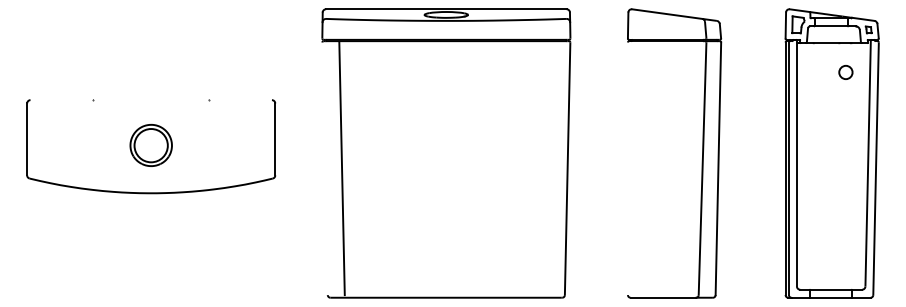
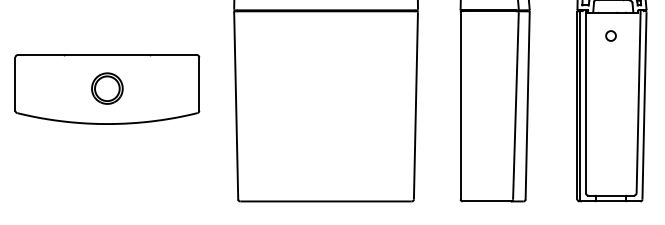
circle: (845, 72) -> (610, 36), moved
line: (150, 100) -> (106, 55), added
line: (341, 168) -> (235, 105), moved
line: (627, 168) -> (460, 105), added

